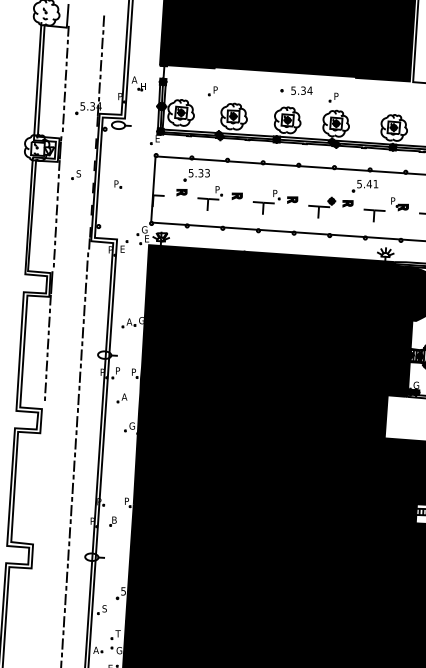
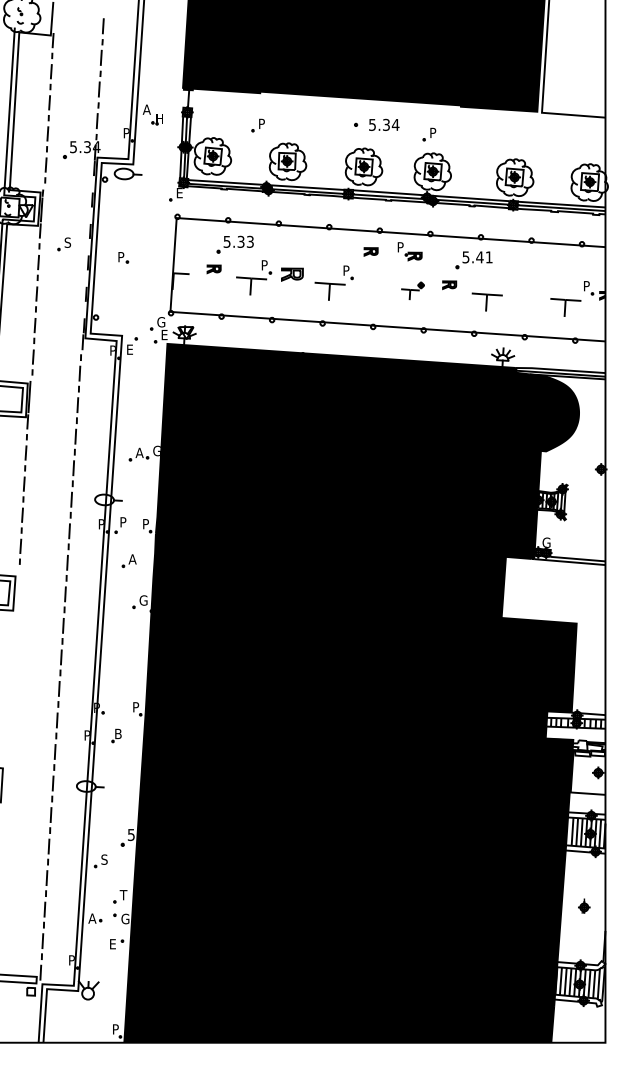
part: (237, 196) -> (292, 274), size x1.6
part: (292, 199) -> (370, 251), moved
part: (399, 203) -> (409, 251), moved
part: (321, 207) -> (412, 290), size x0.6

